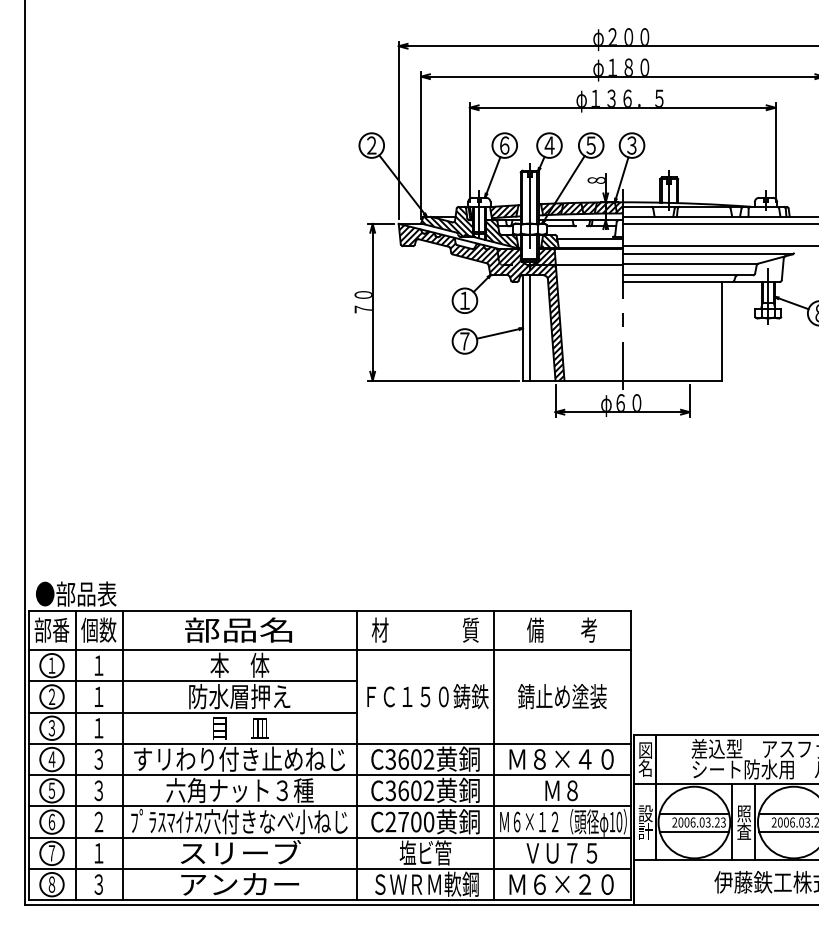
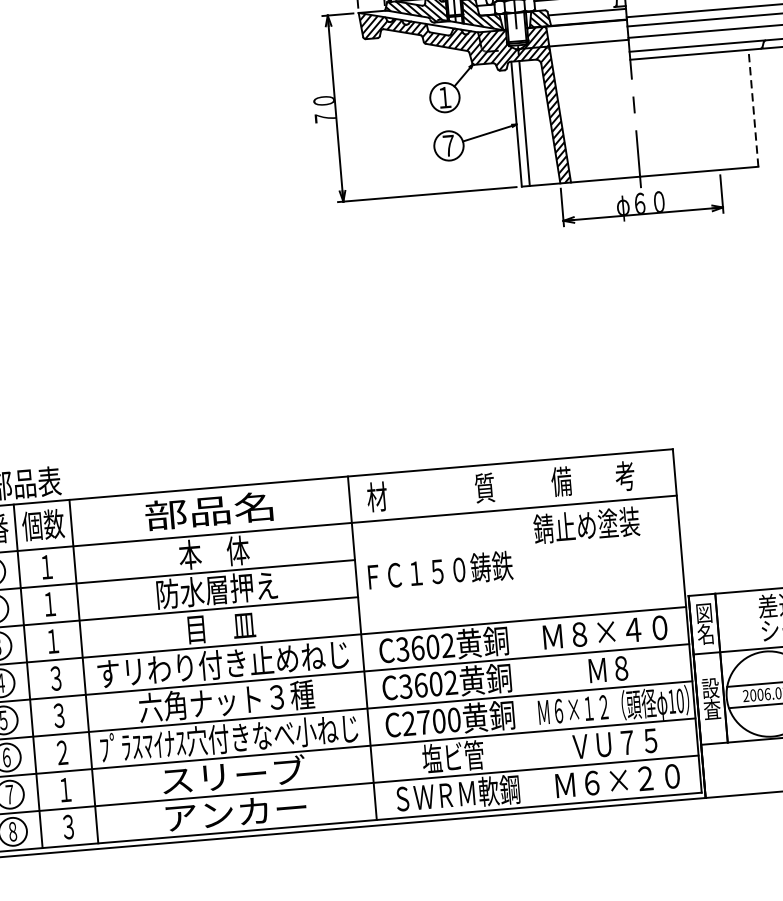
line: (722, 330) -> (753, 107), solid -> dashed
text: (562, 696) -> (586, 525), moved
line: (494, 755) -> (525, 634), removed
text: (645, 830) -> (712, 708), 計 -> 査

